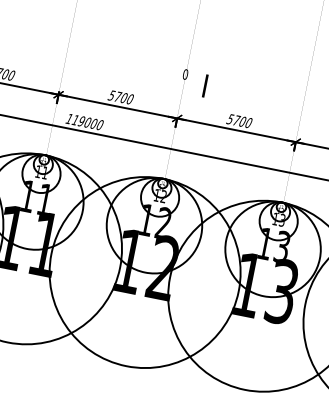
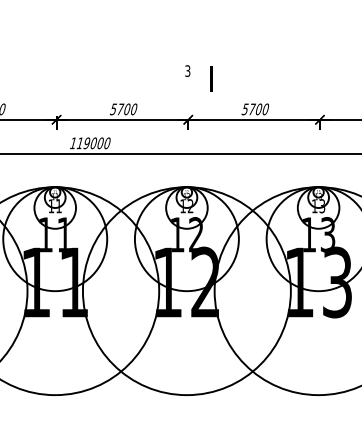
text: (185, 73) -> (187, 70), 0 -> 3

